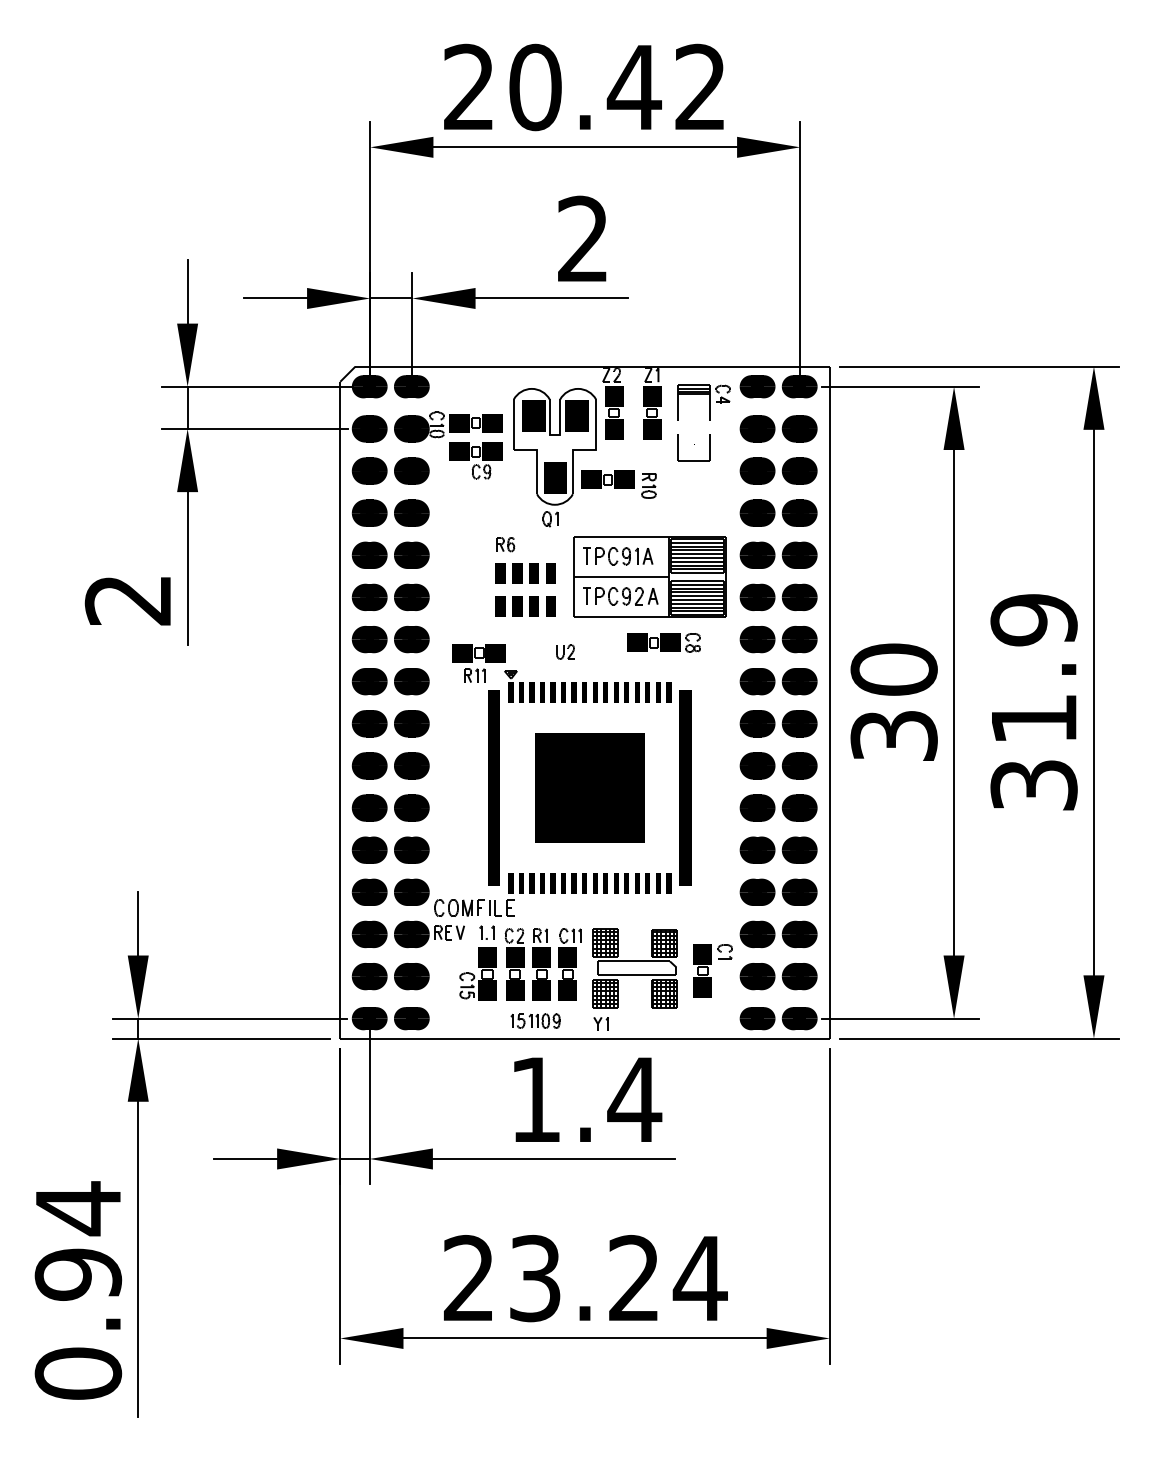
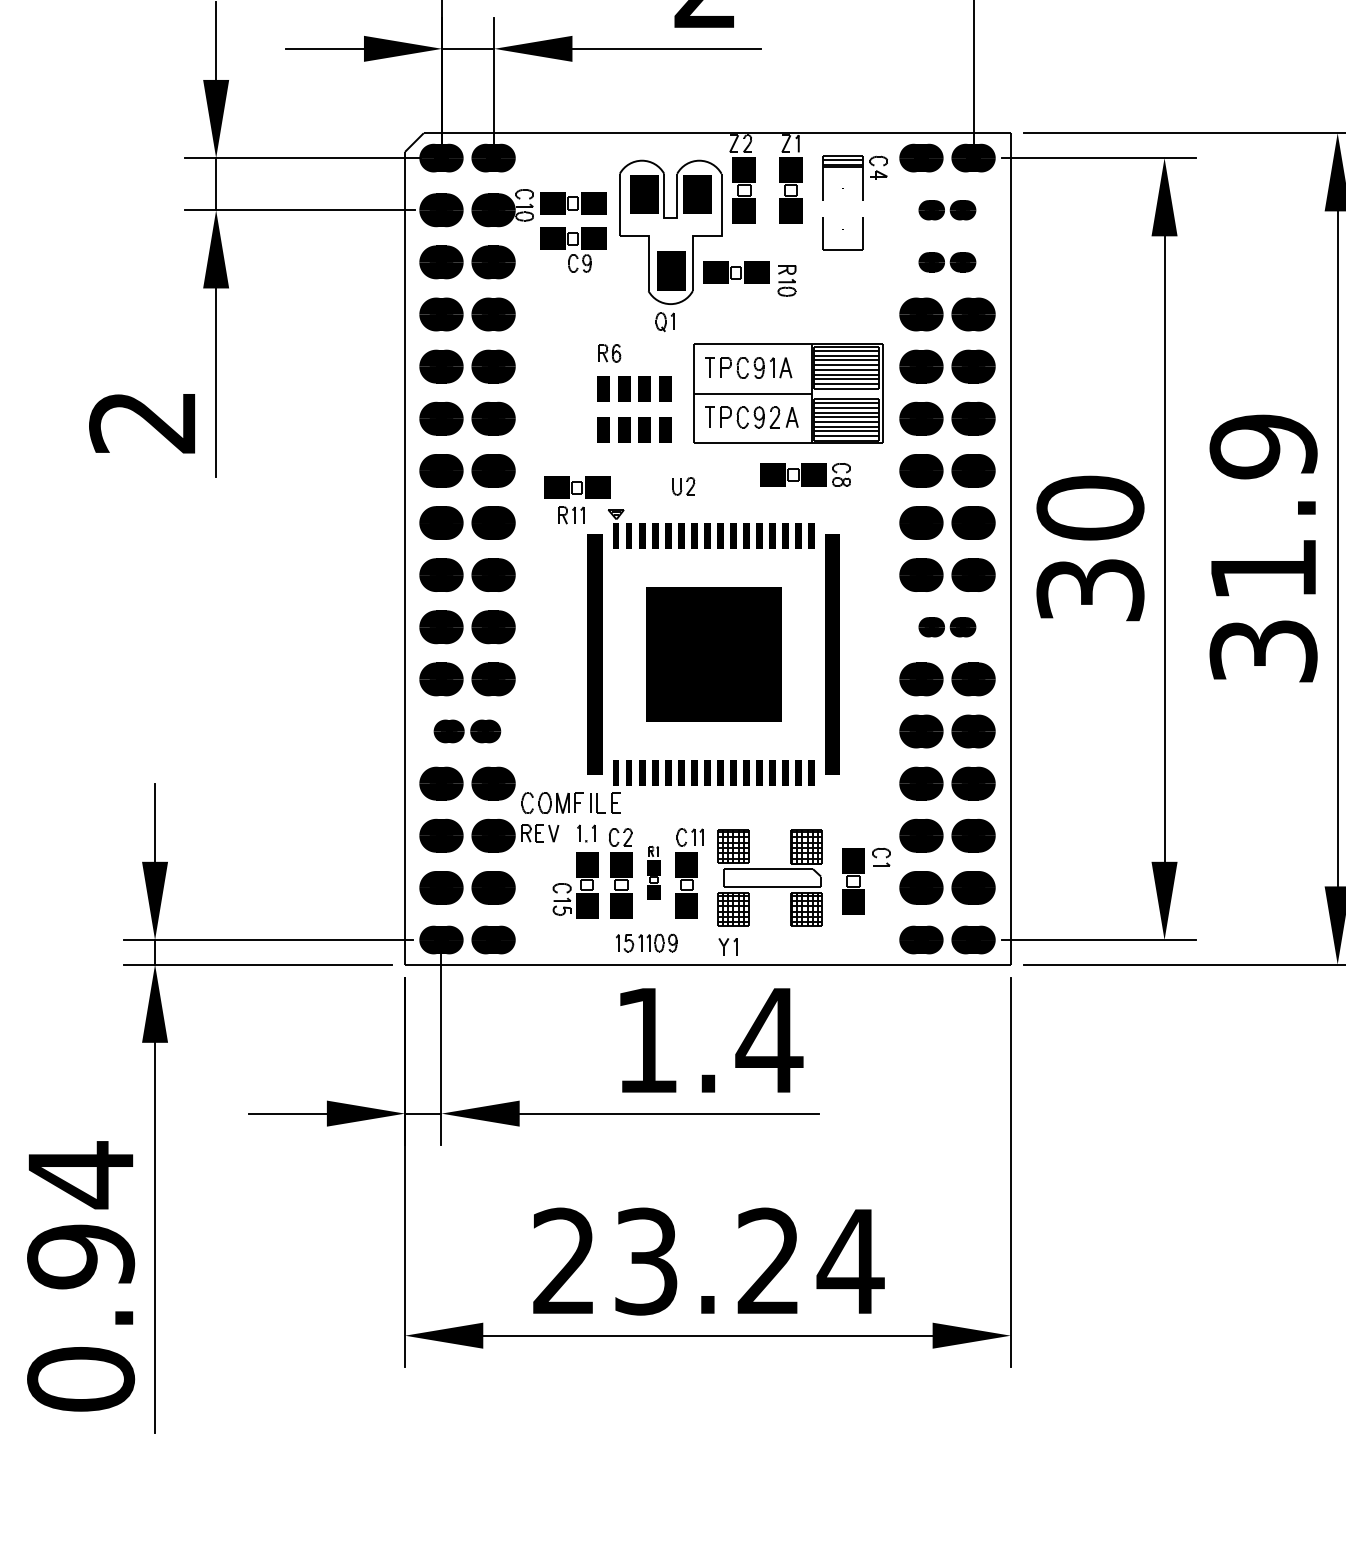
part: (778, 428) -> (947, 209), size x0.6
part: (778, 470) -> (947, 261), size x0.6
part: (778, 765) -> (947, 626), size x0.6
part: (390, 849) -> (467, 730), size x0.7
part: (541, 964) -> (654, 872), size x0.6

